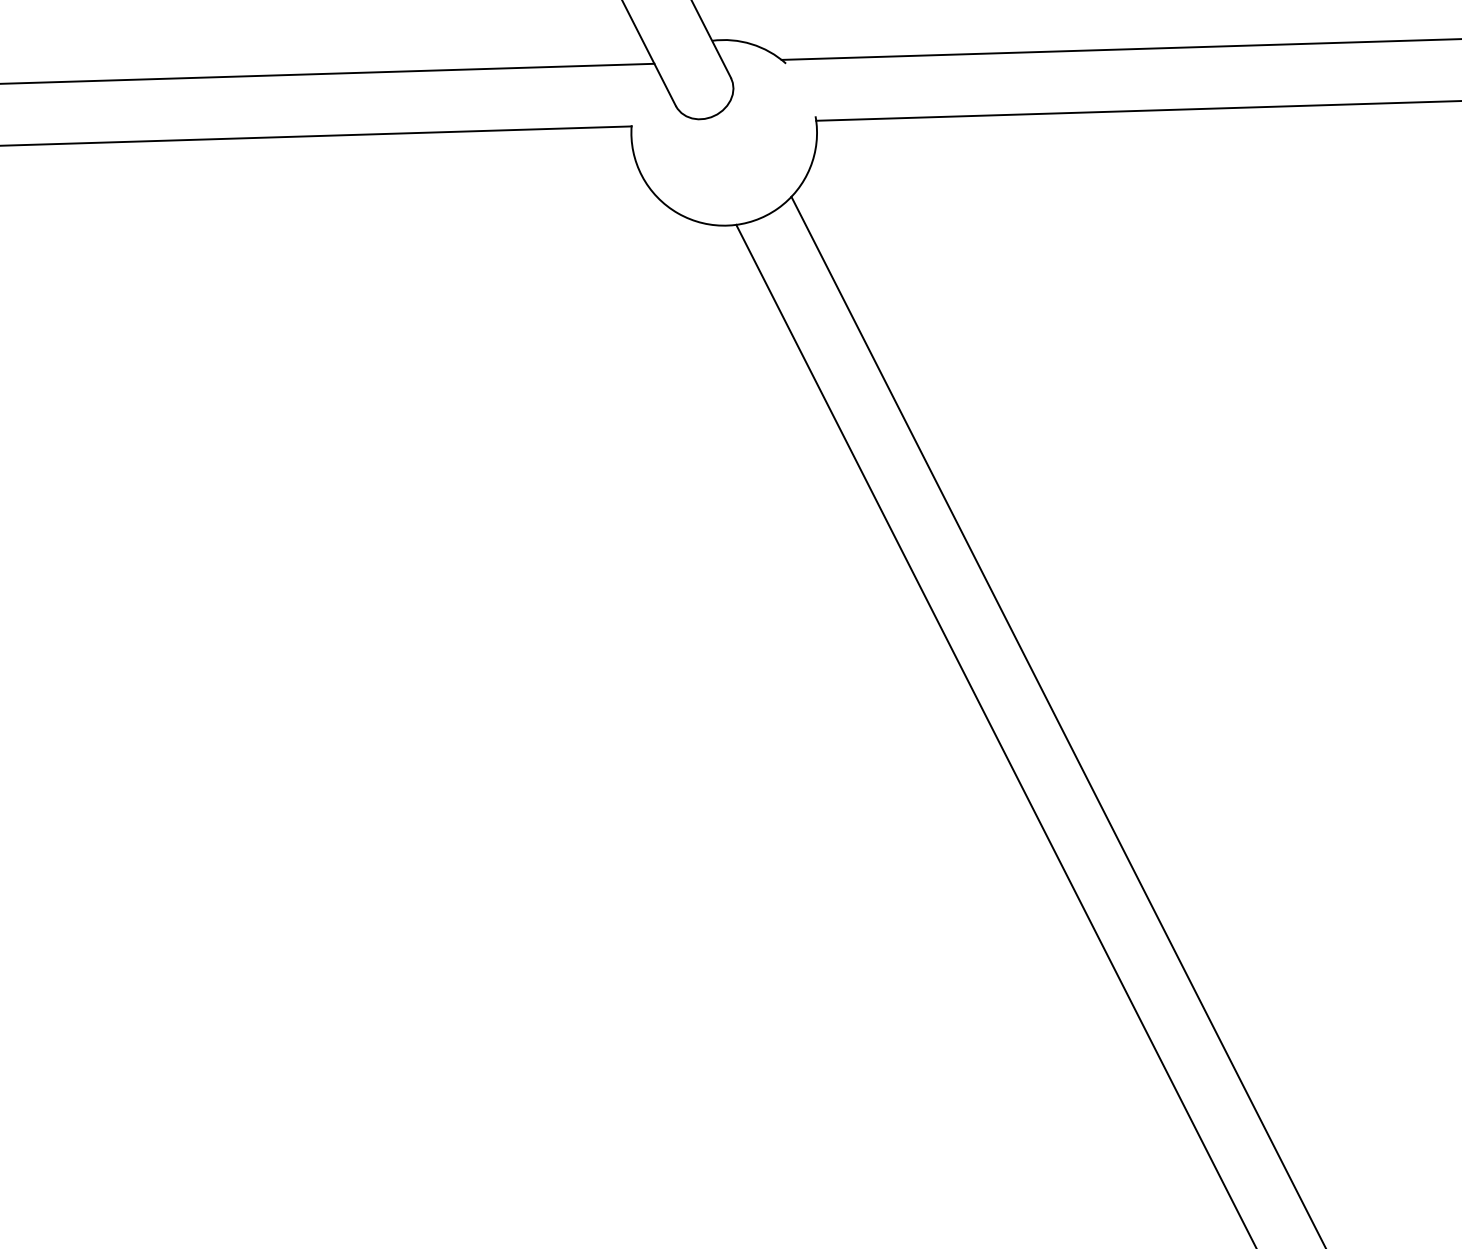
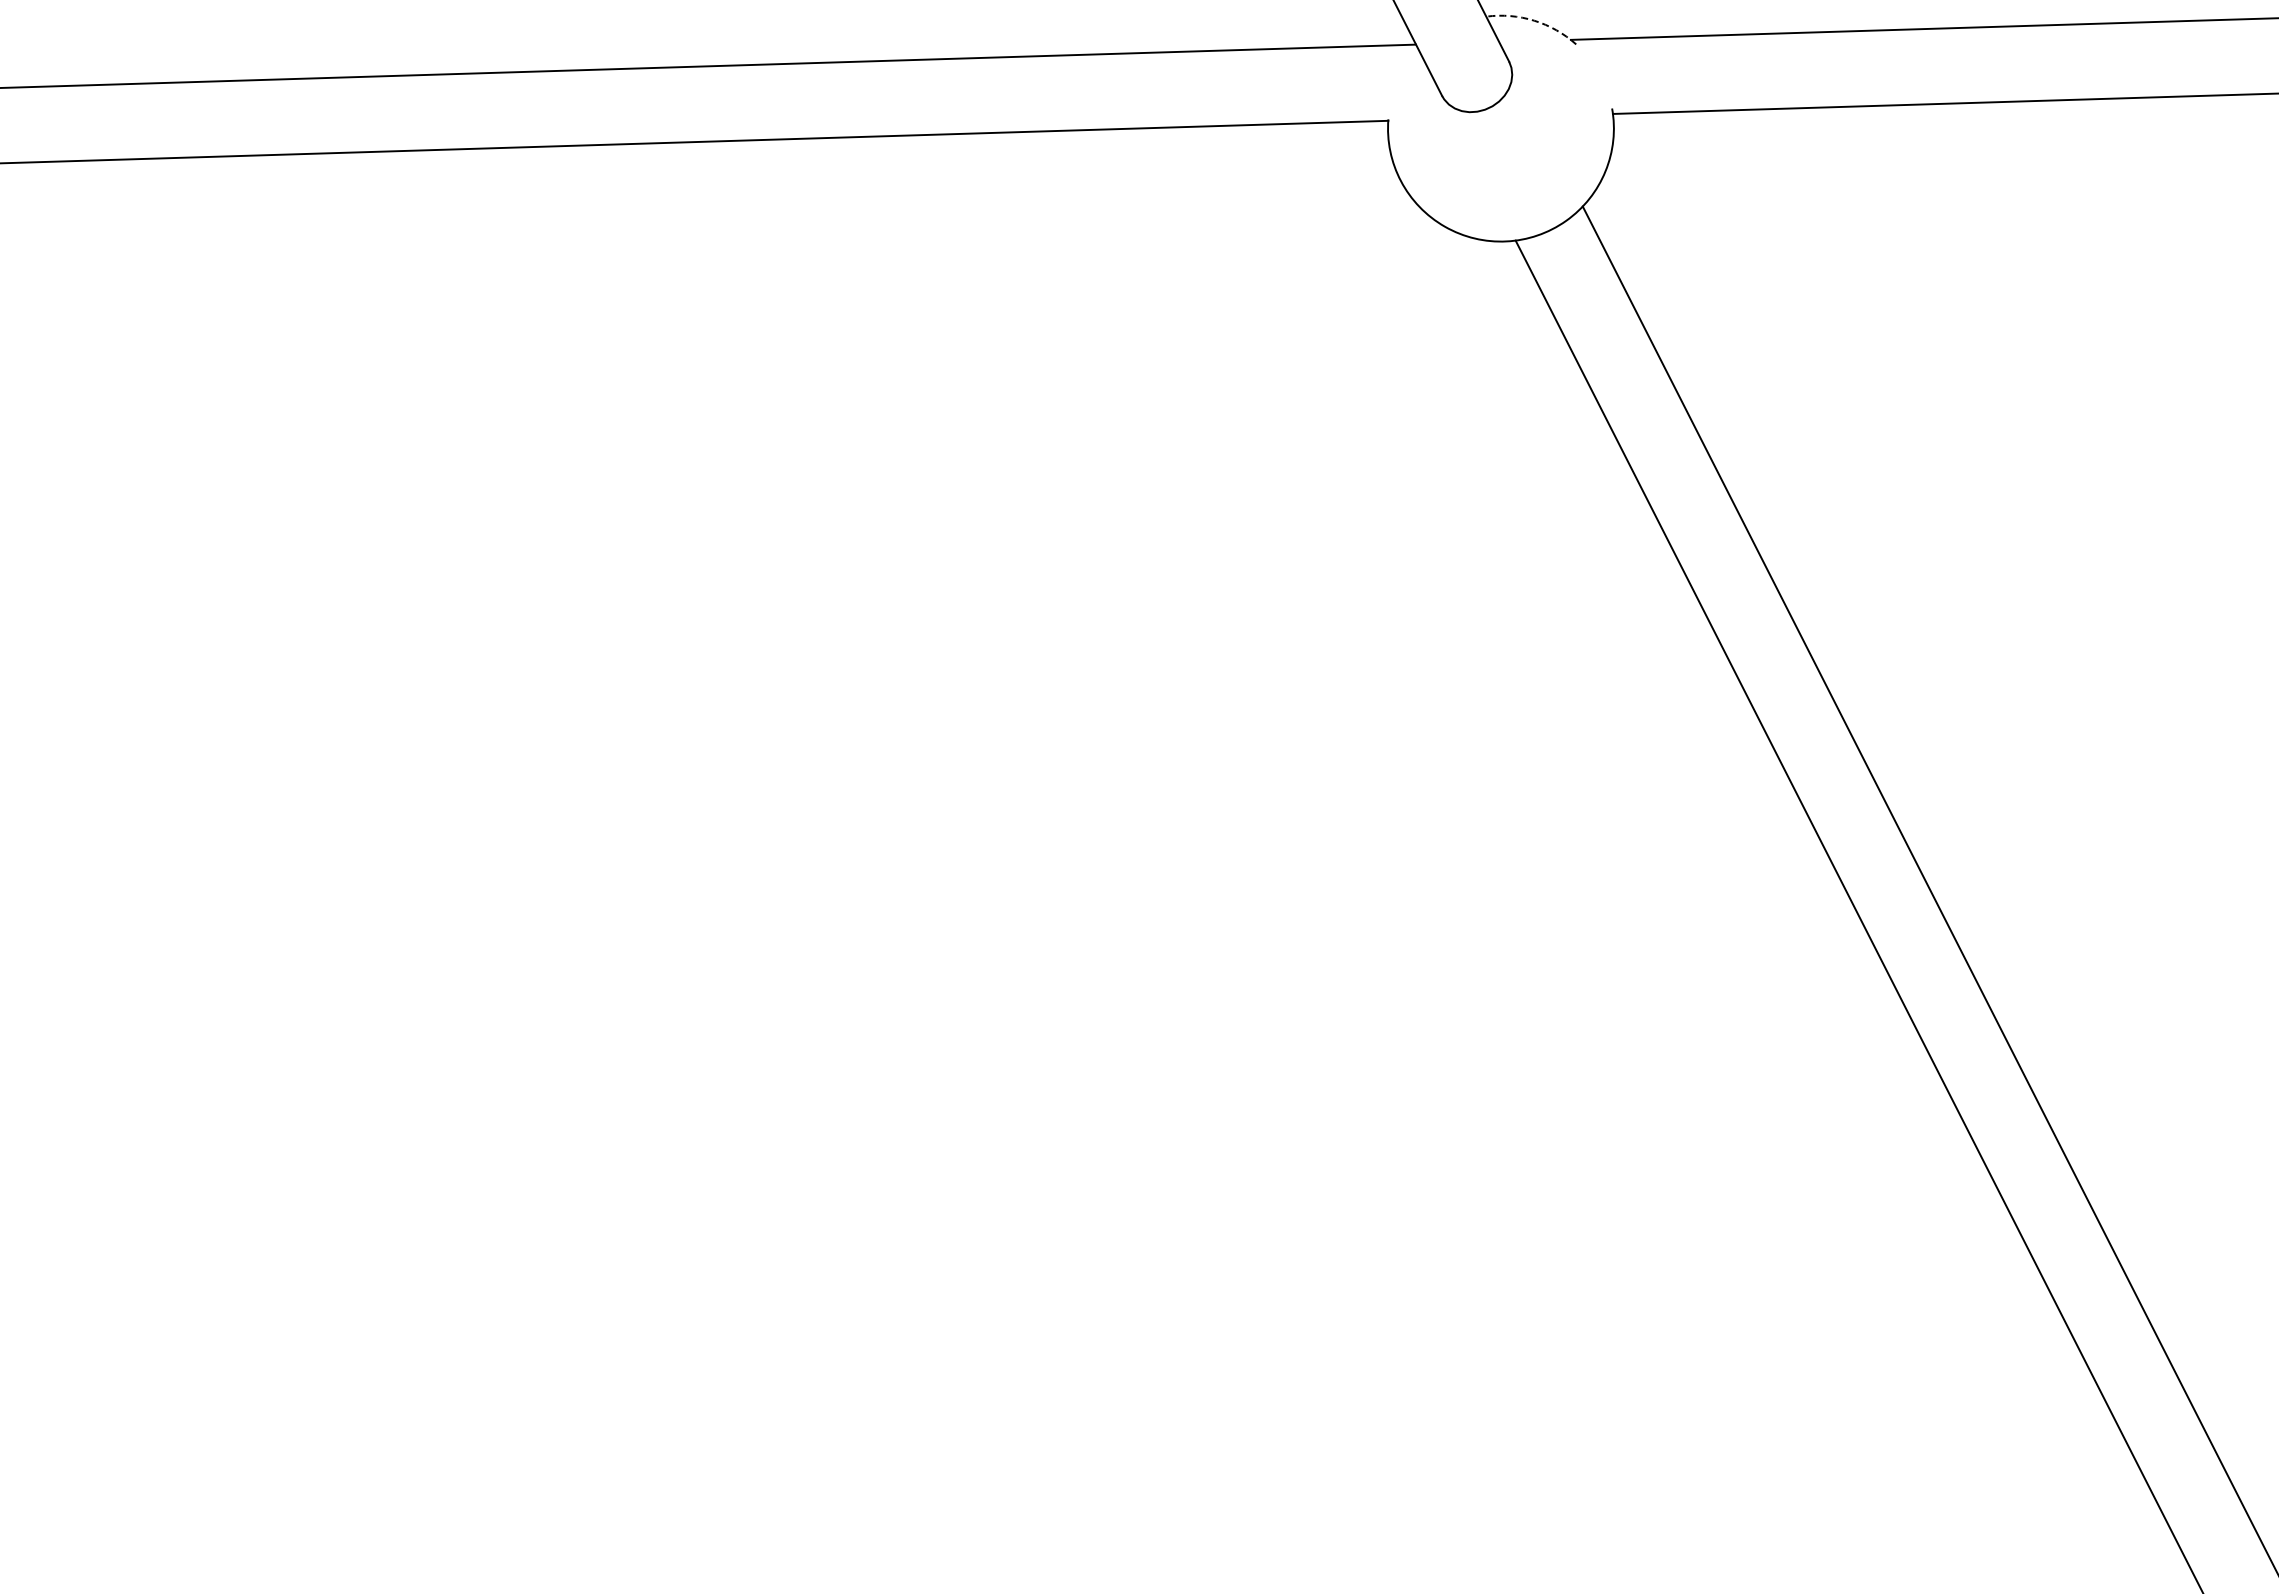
arc: (751, 43) -> (1534, 20), solid -> dashed

